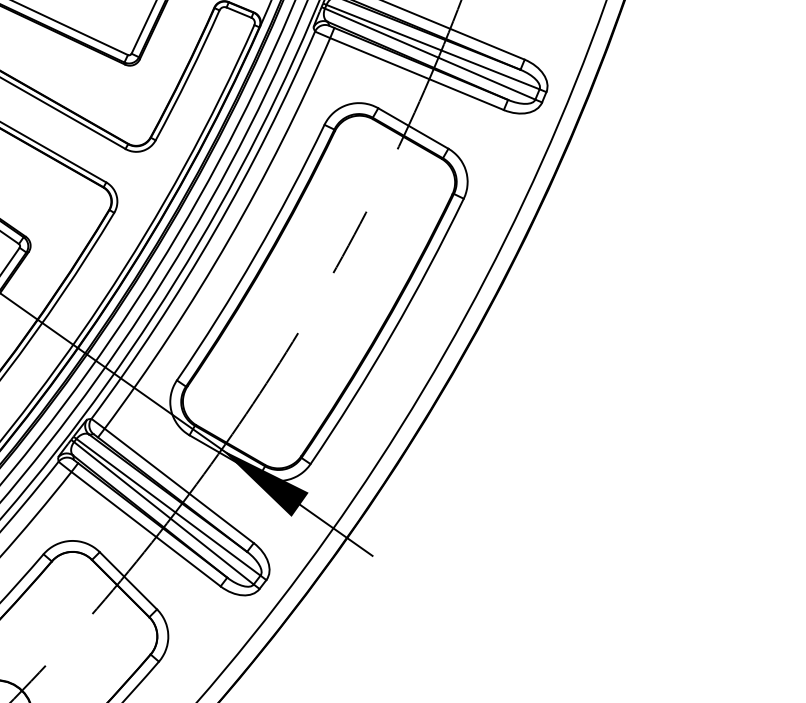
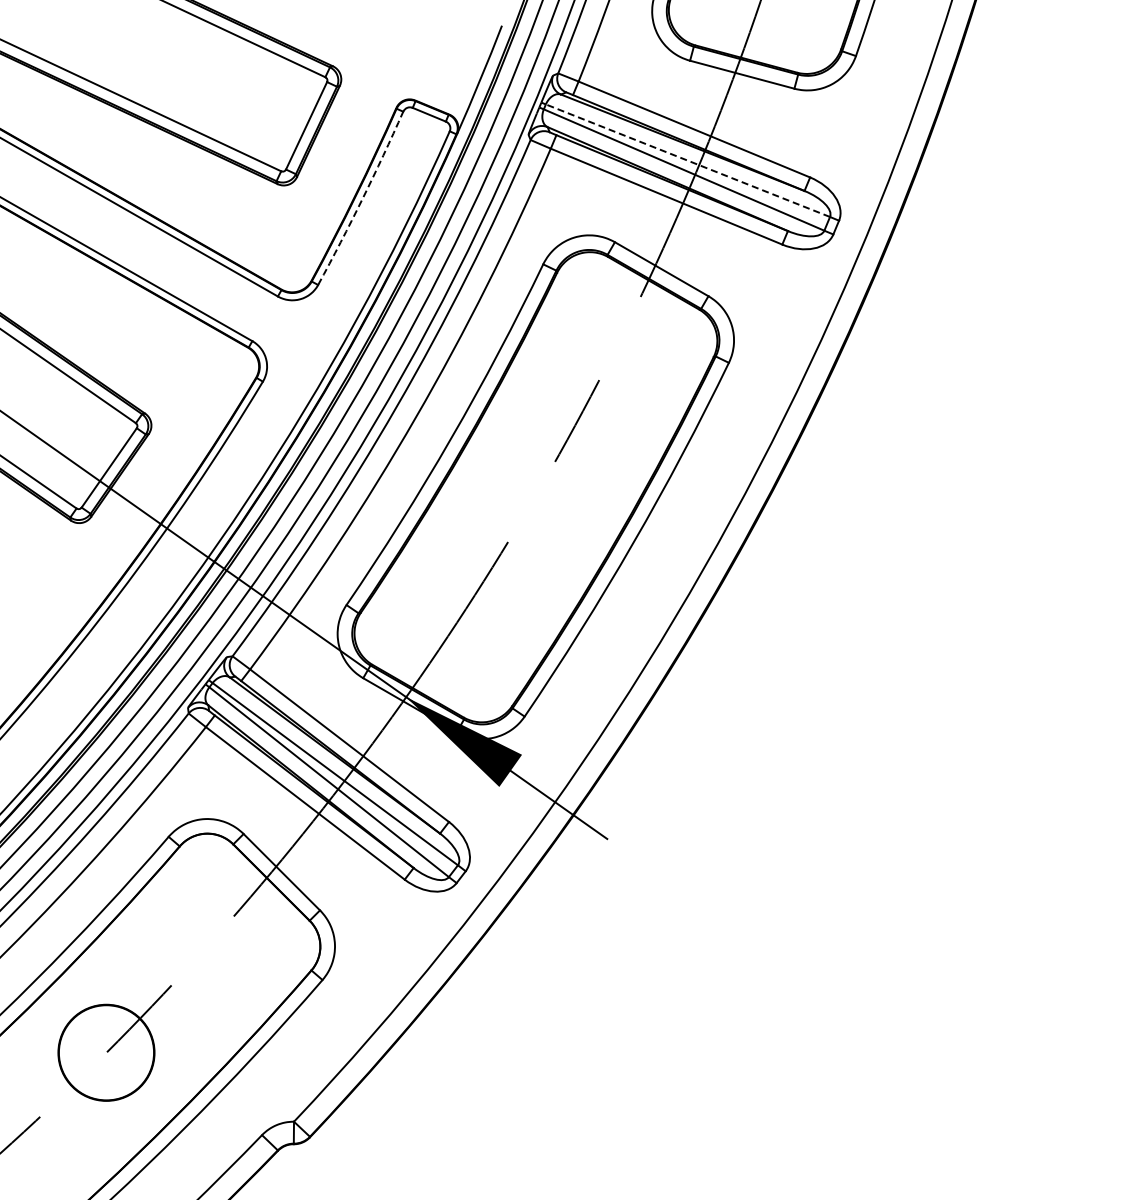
line: (432, 46) -> (687, 160), solid -> dashed
arc: (188, 76) -> (362, 199), solid -> dashed

